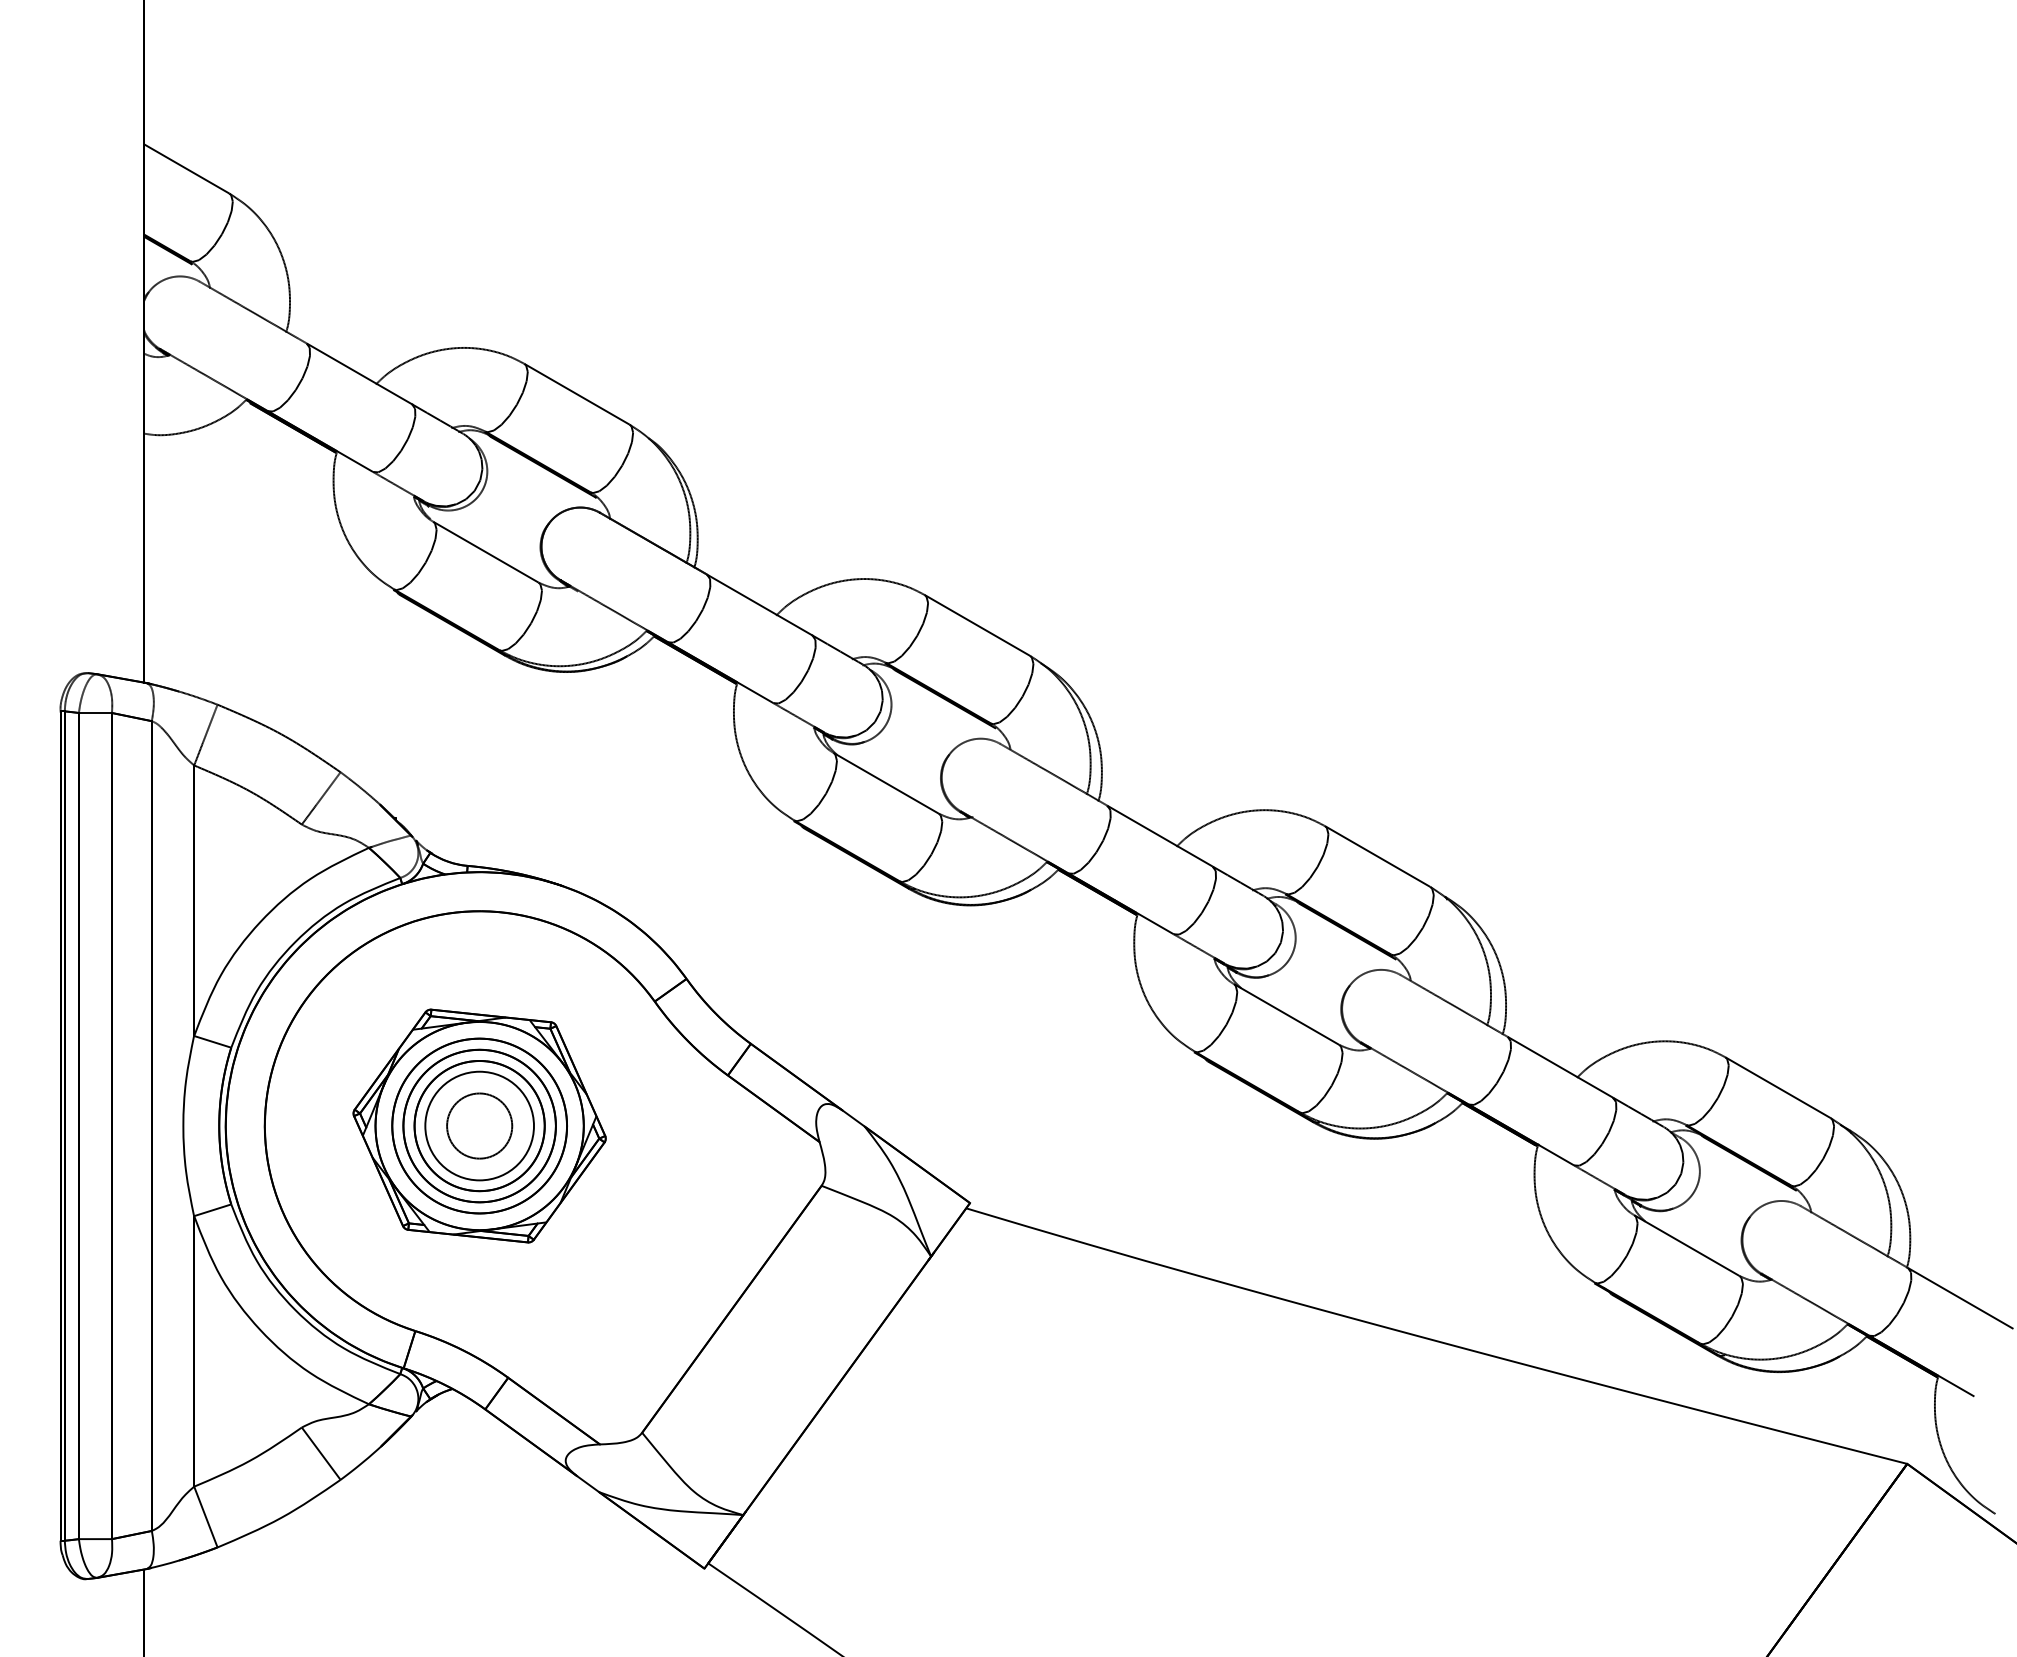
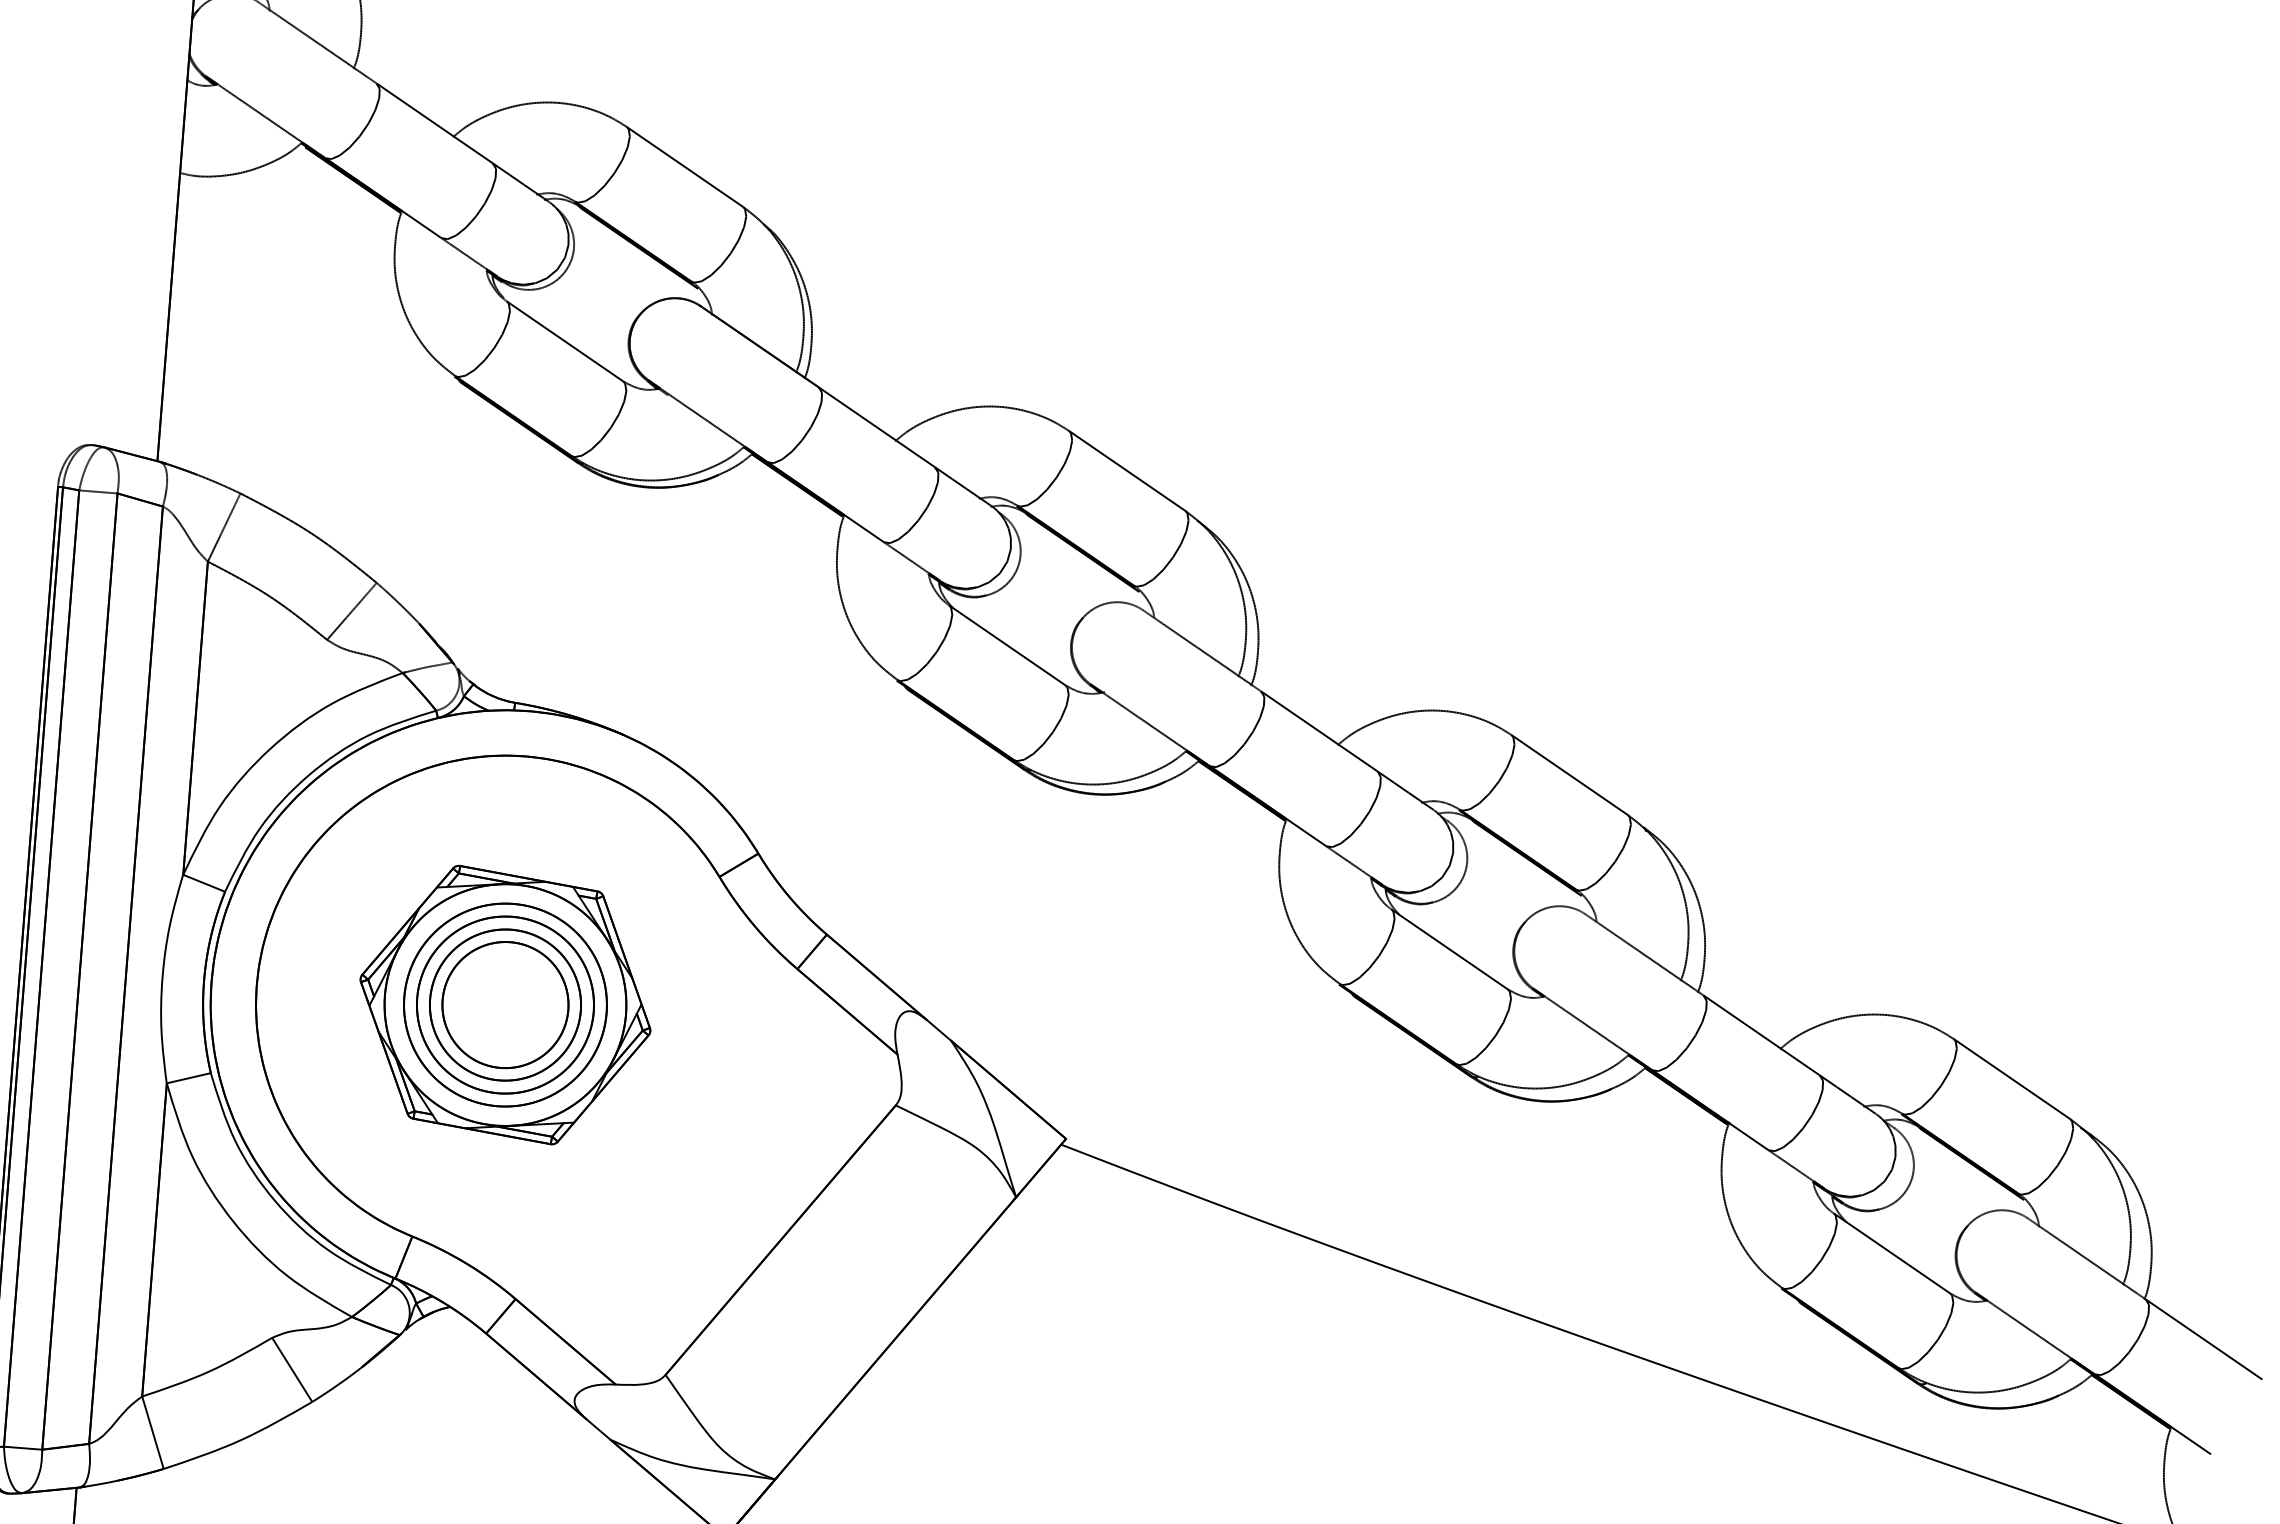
circle: (479, 1125) -> (505, 1004), size x1.67

